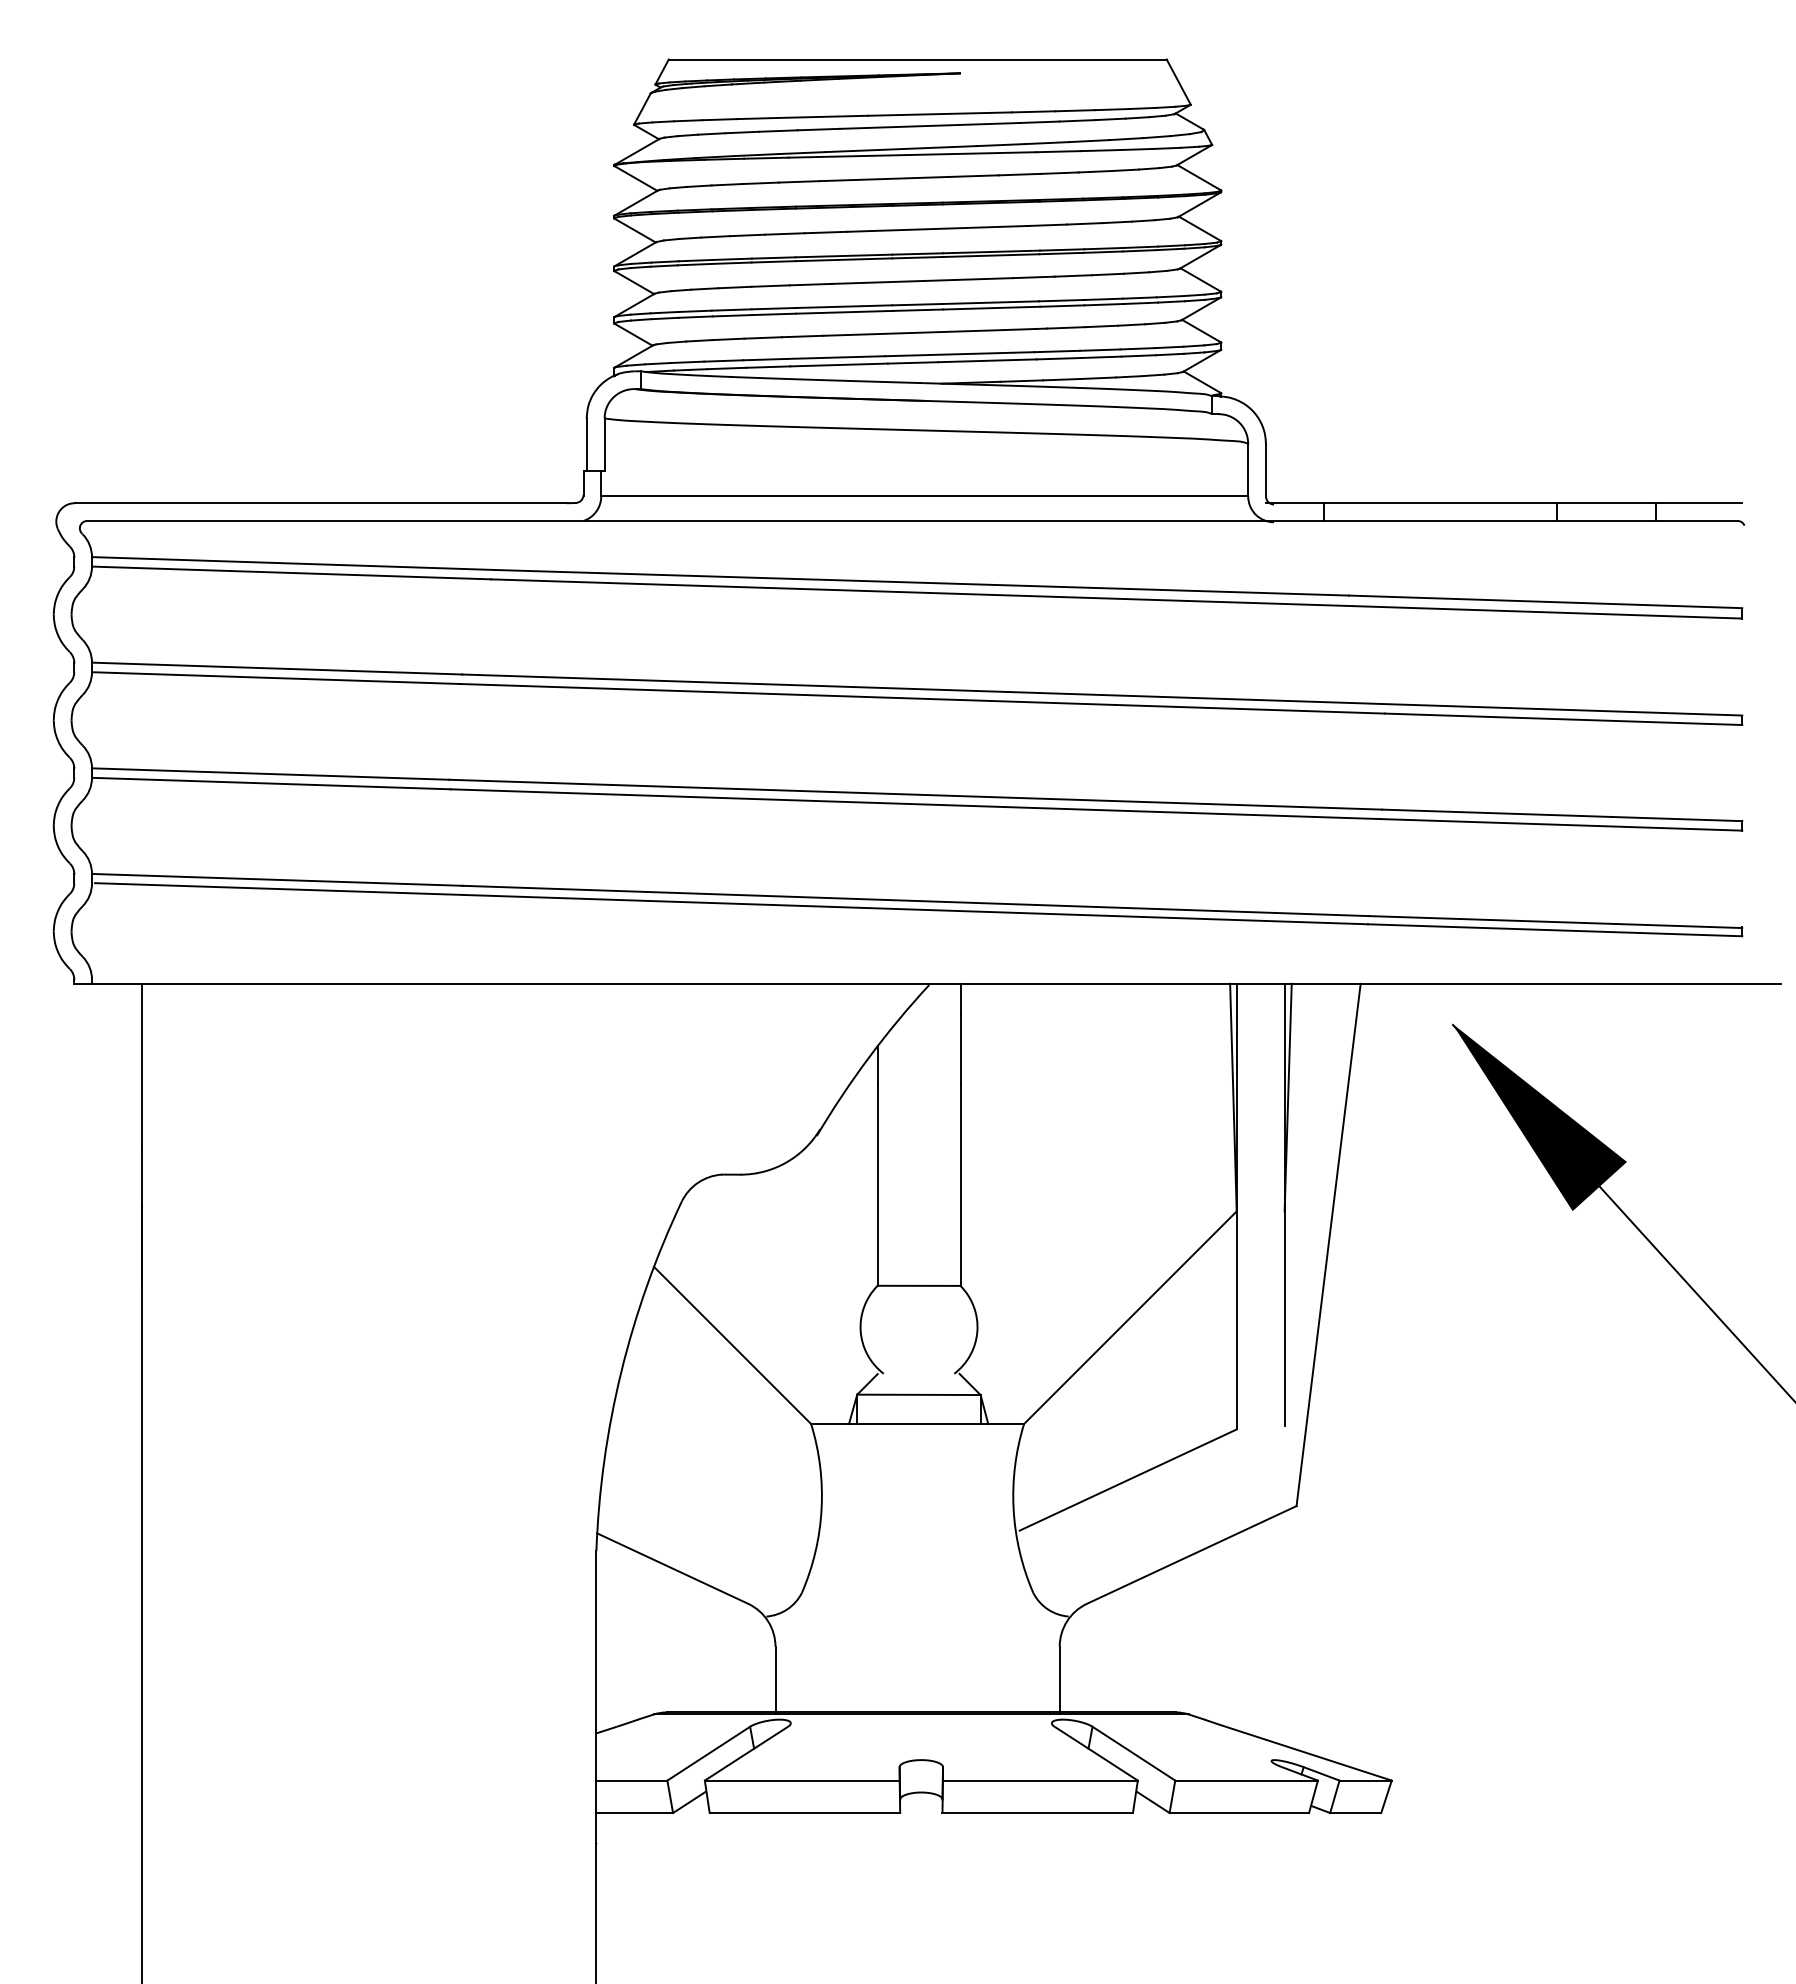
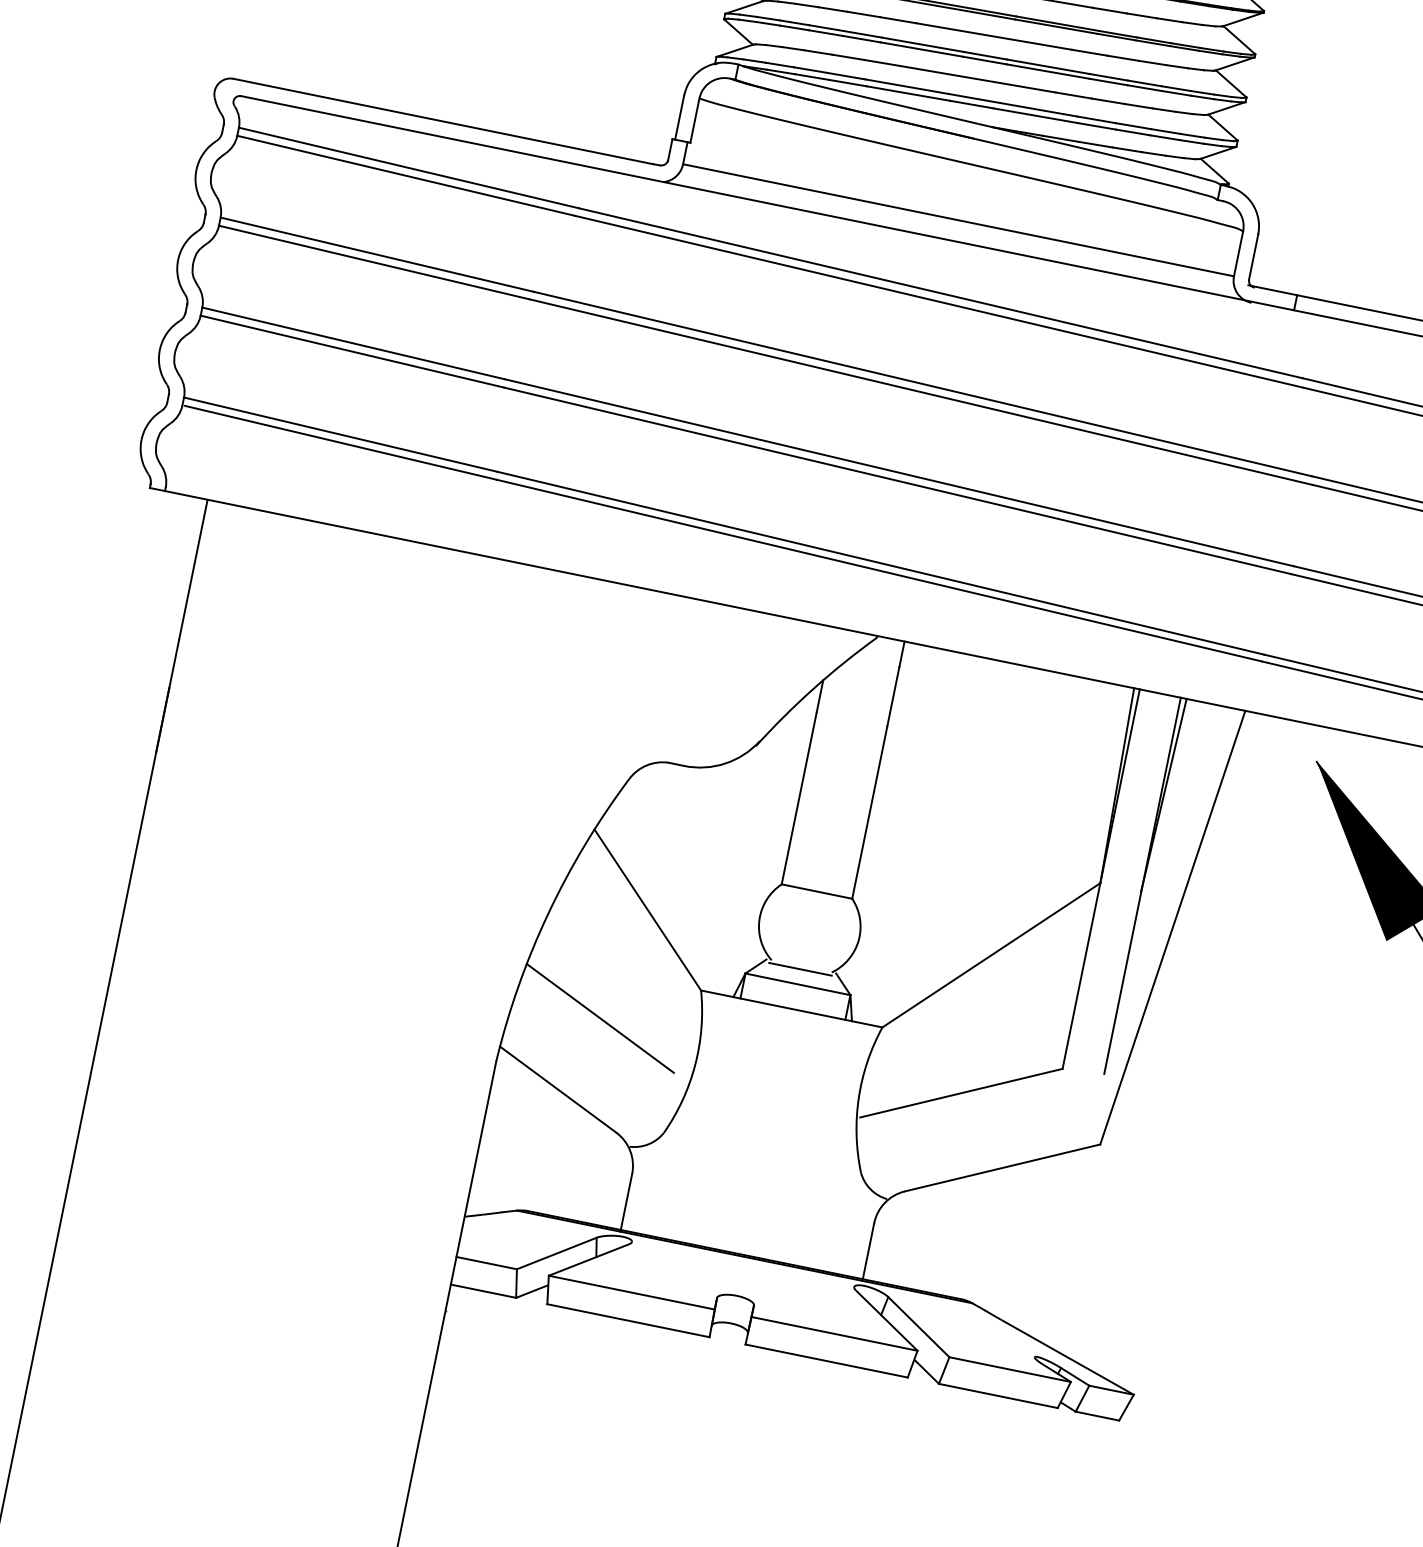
line: (918, 1377) -> (800, 969), added
line: (703, 1478) -> (600, 1018), added

